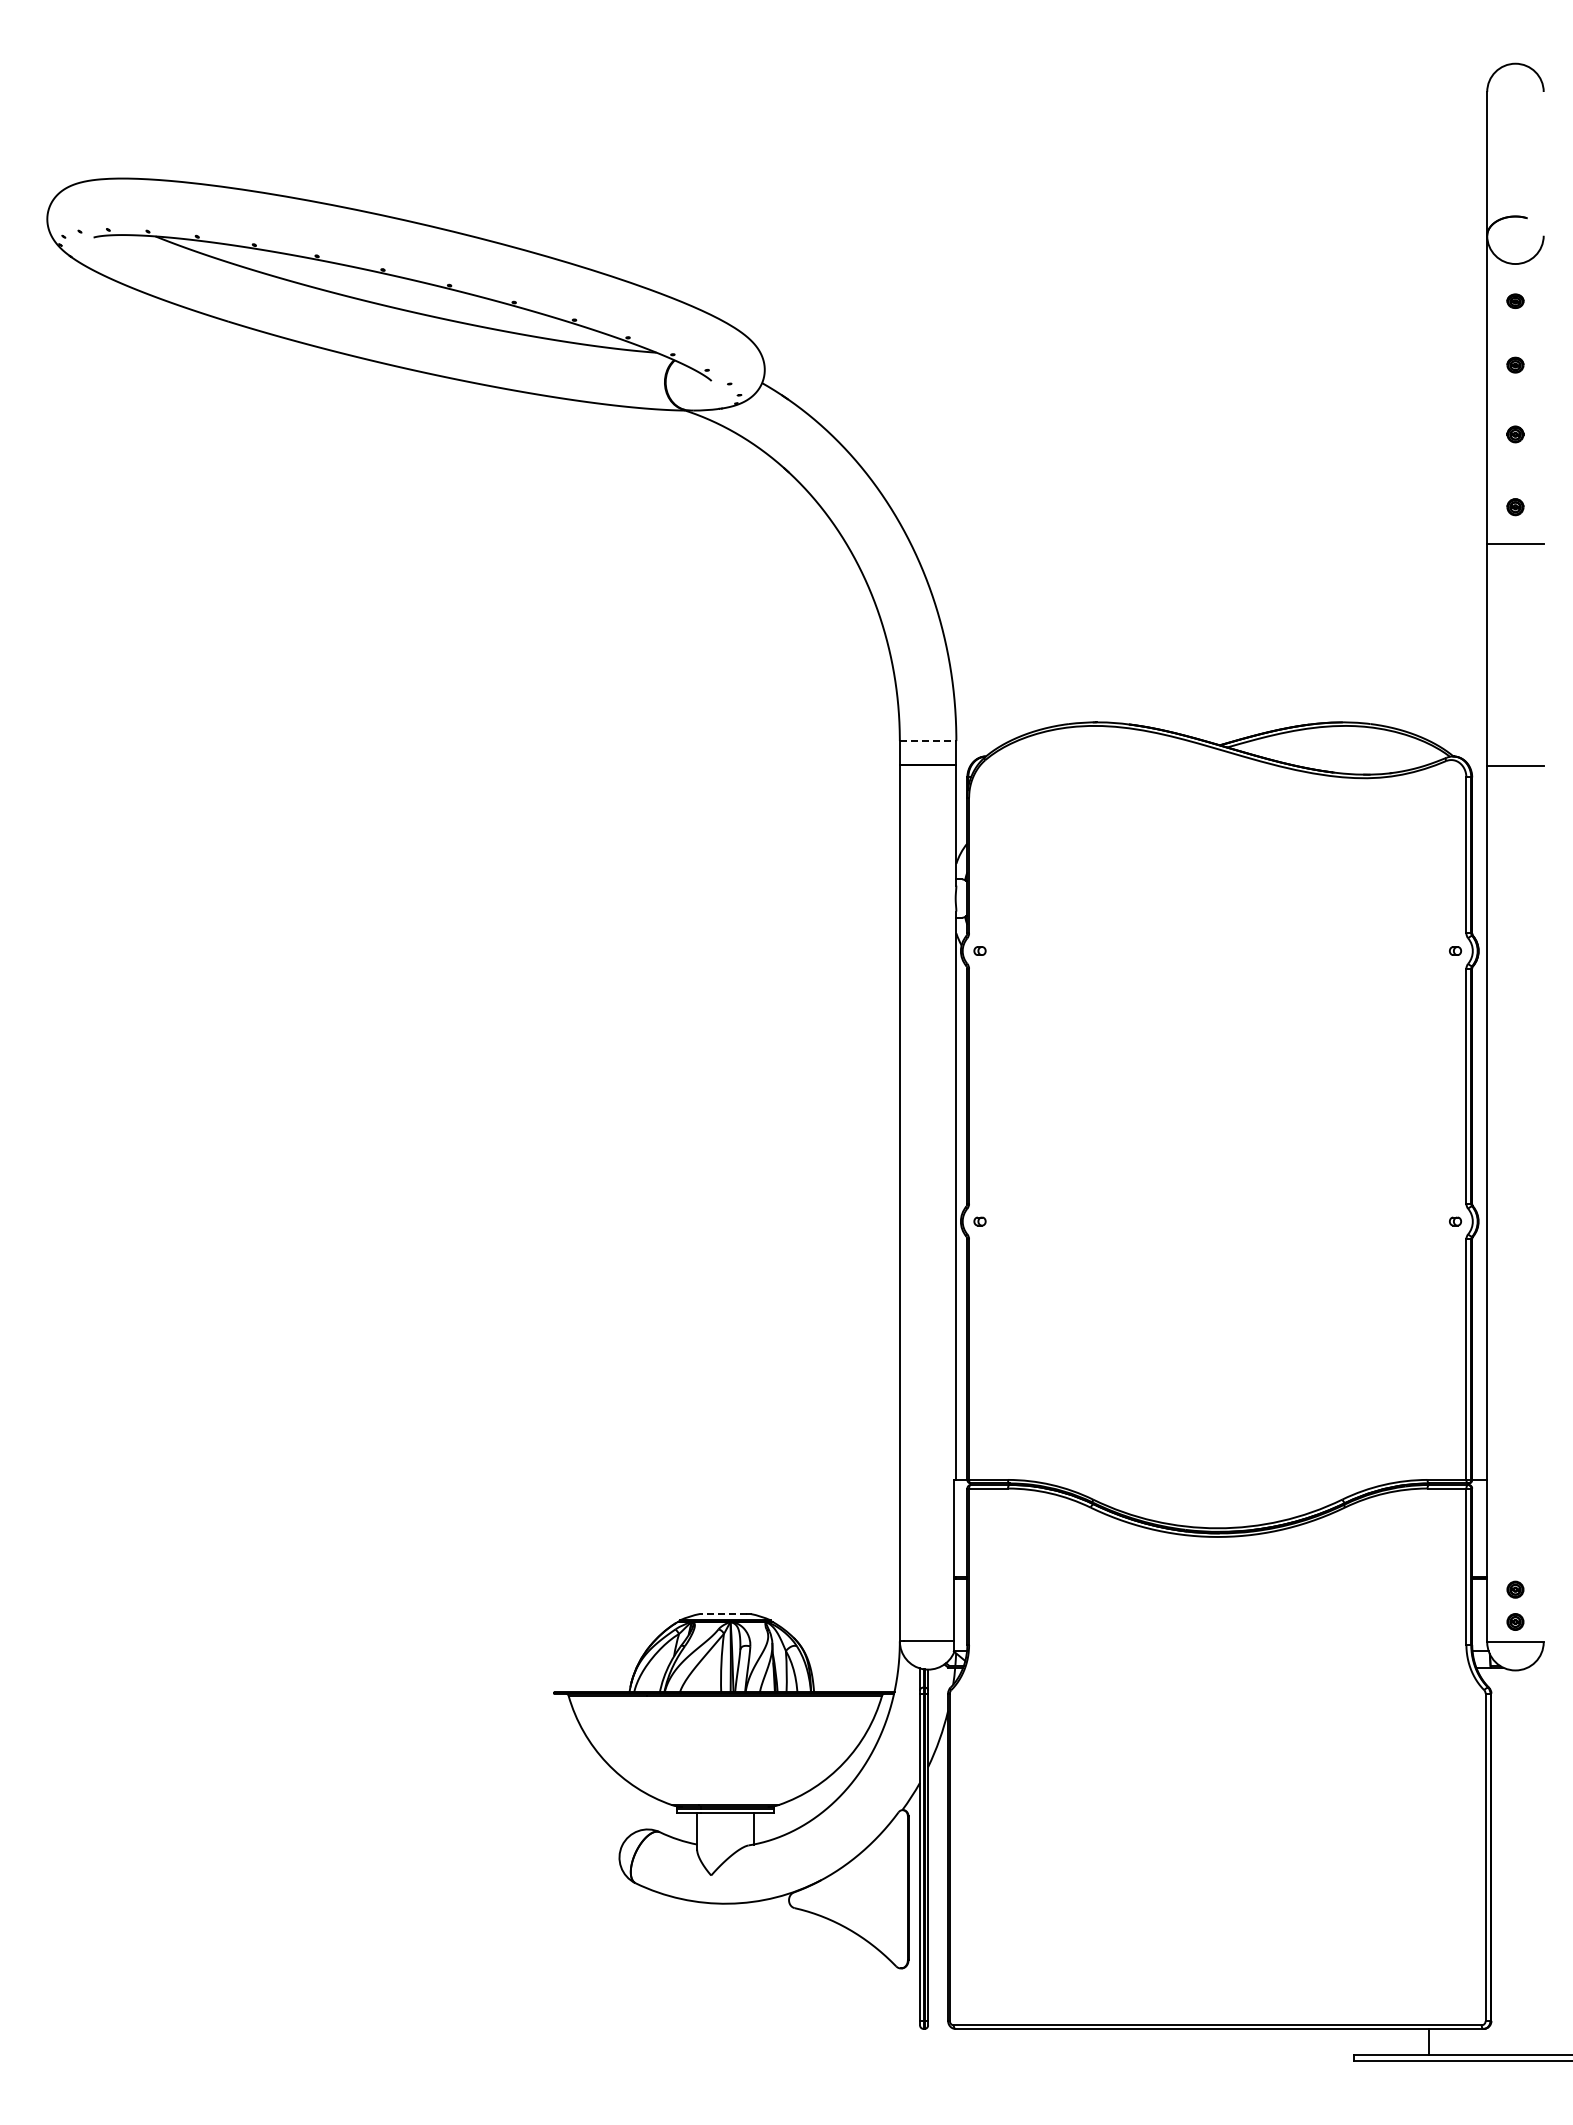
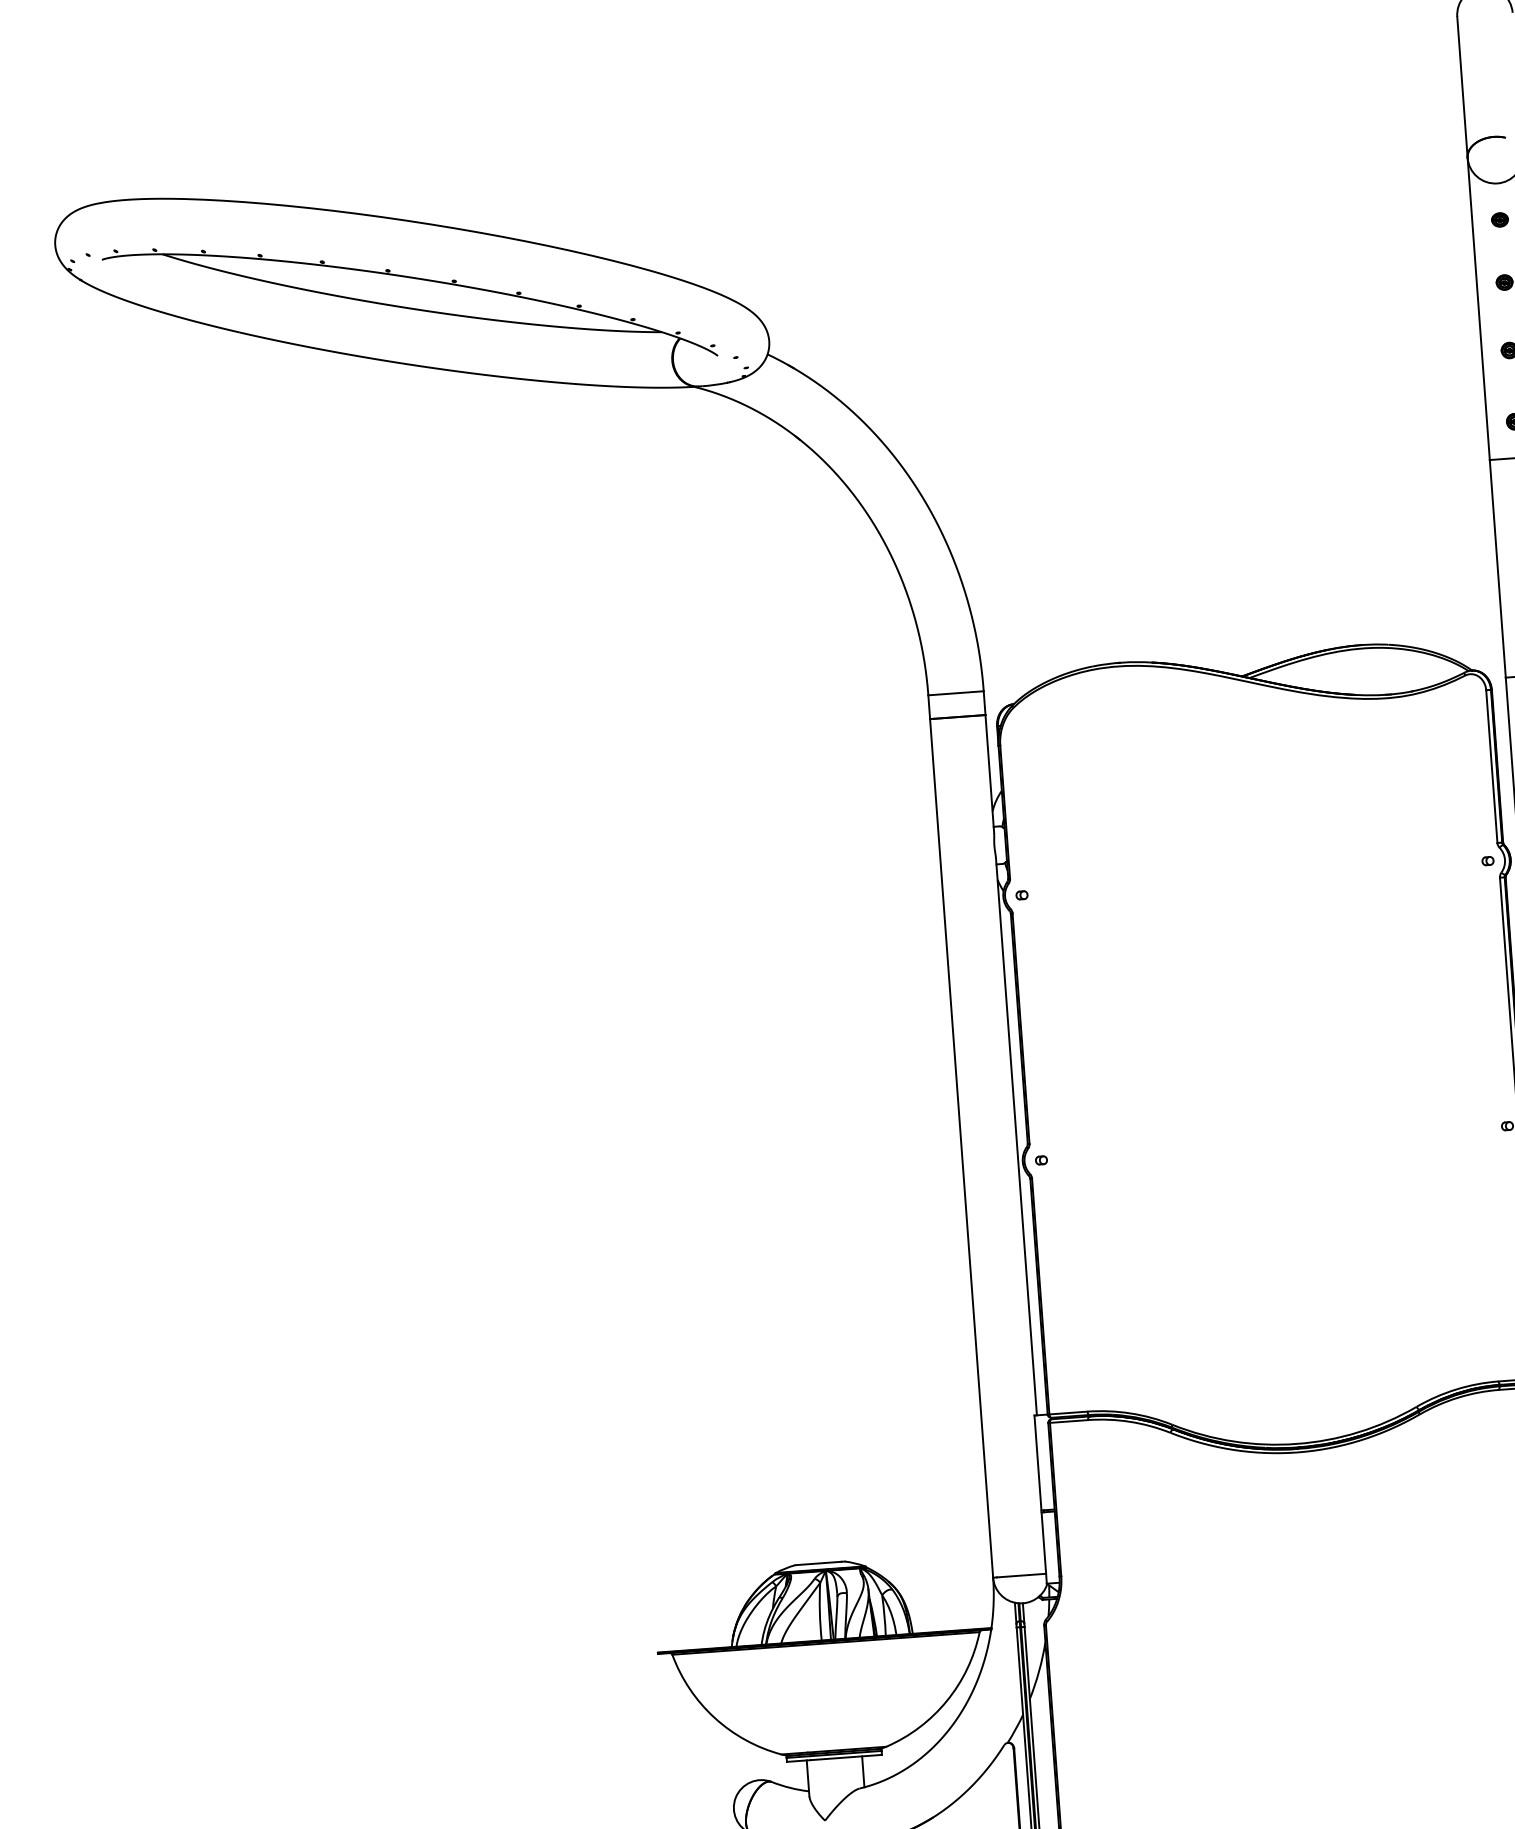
line: (928, 741) -> (956, 693), dashed -> solid
line: (723, 1613) -> (818, 1563), dashed -> solid

